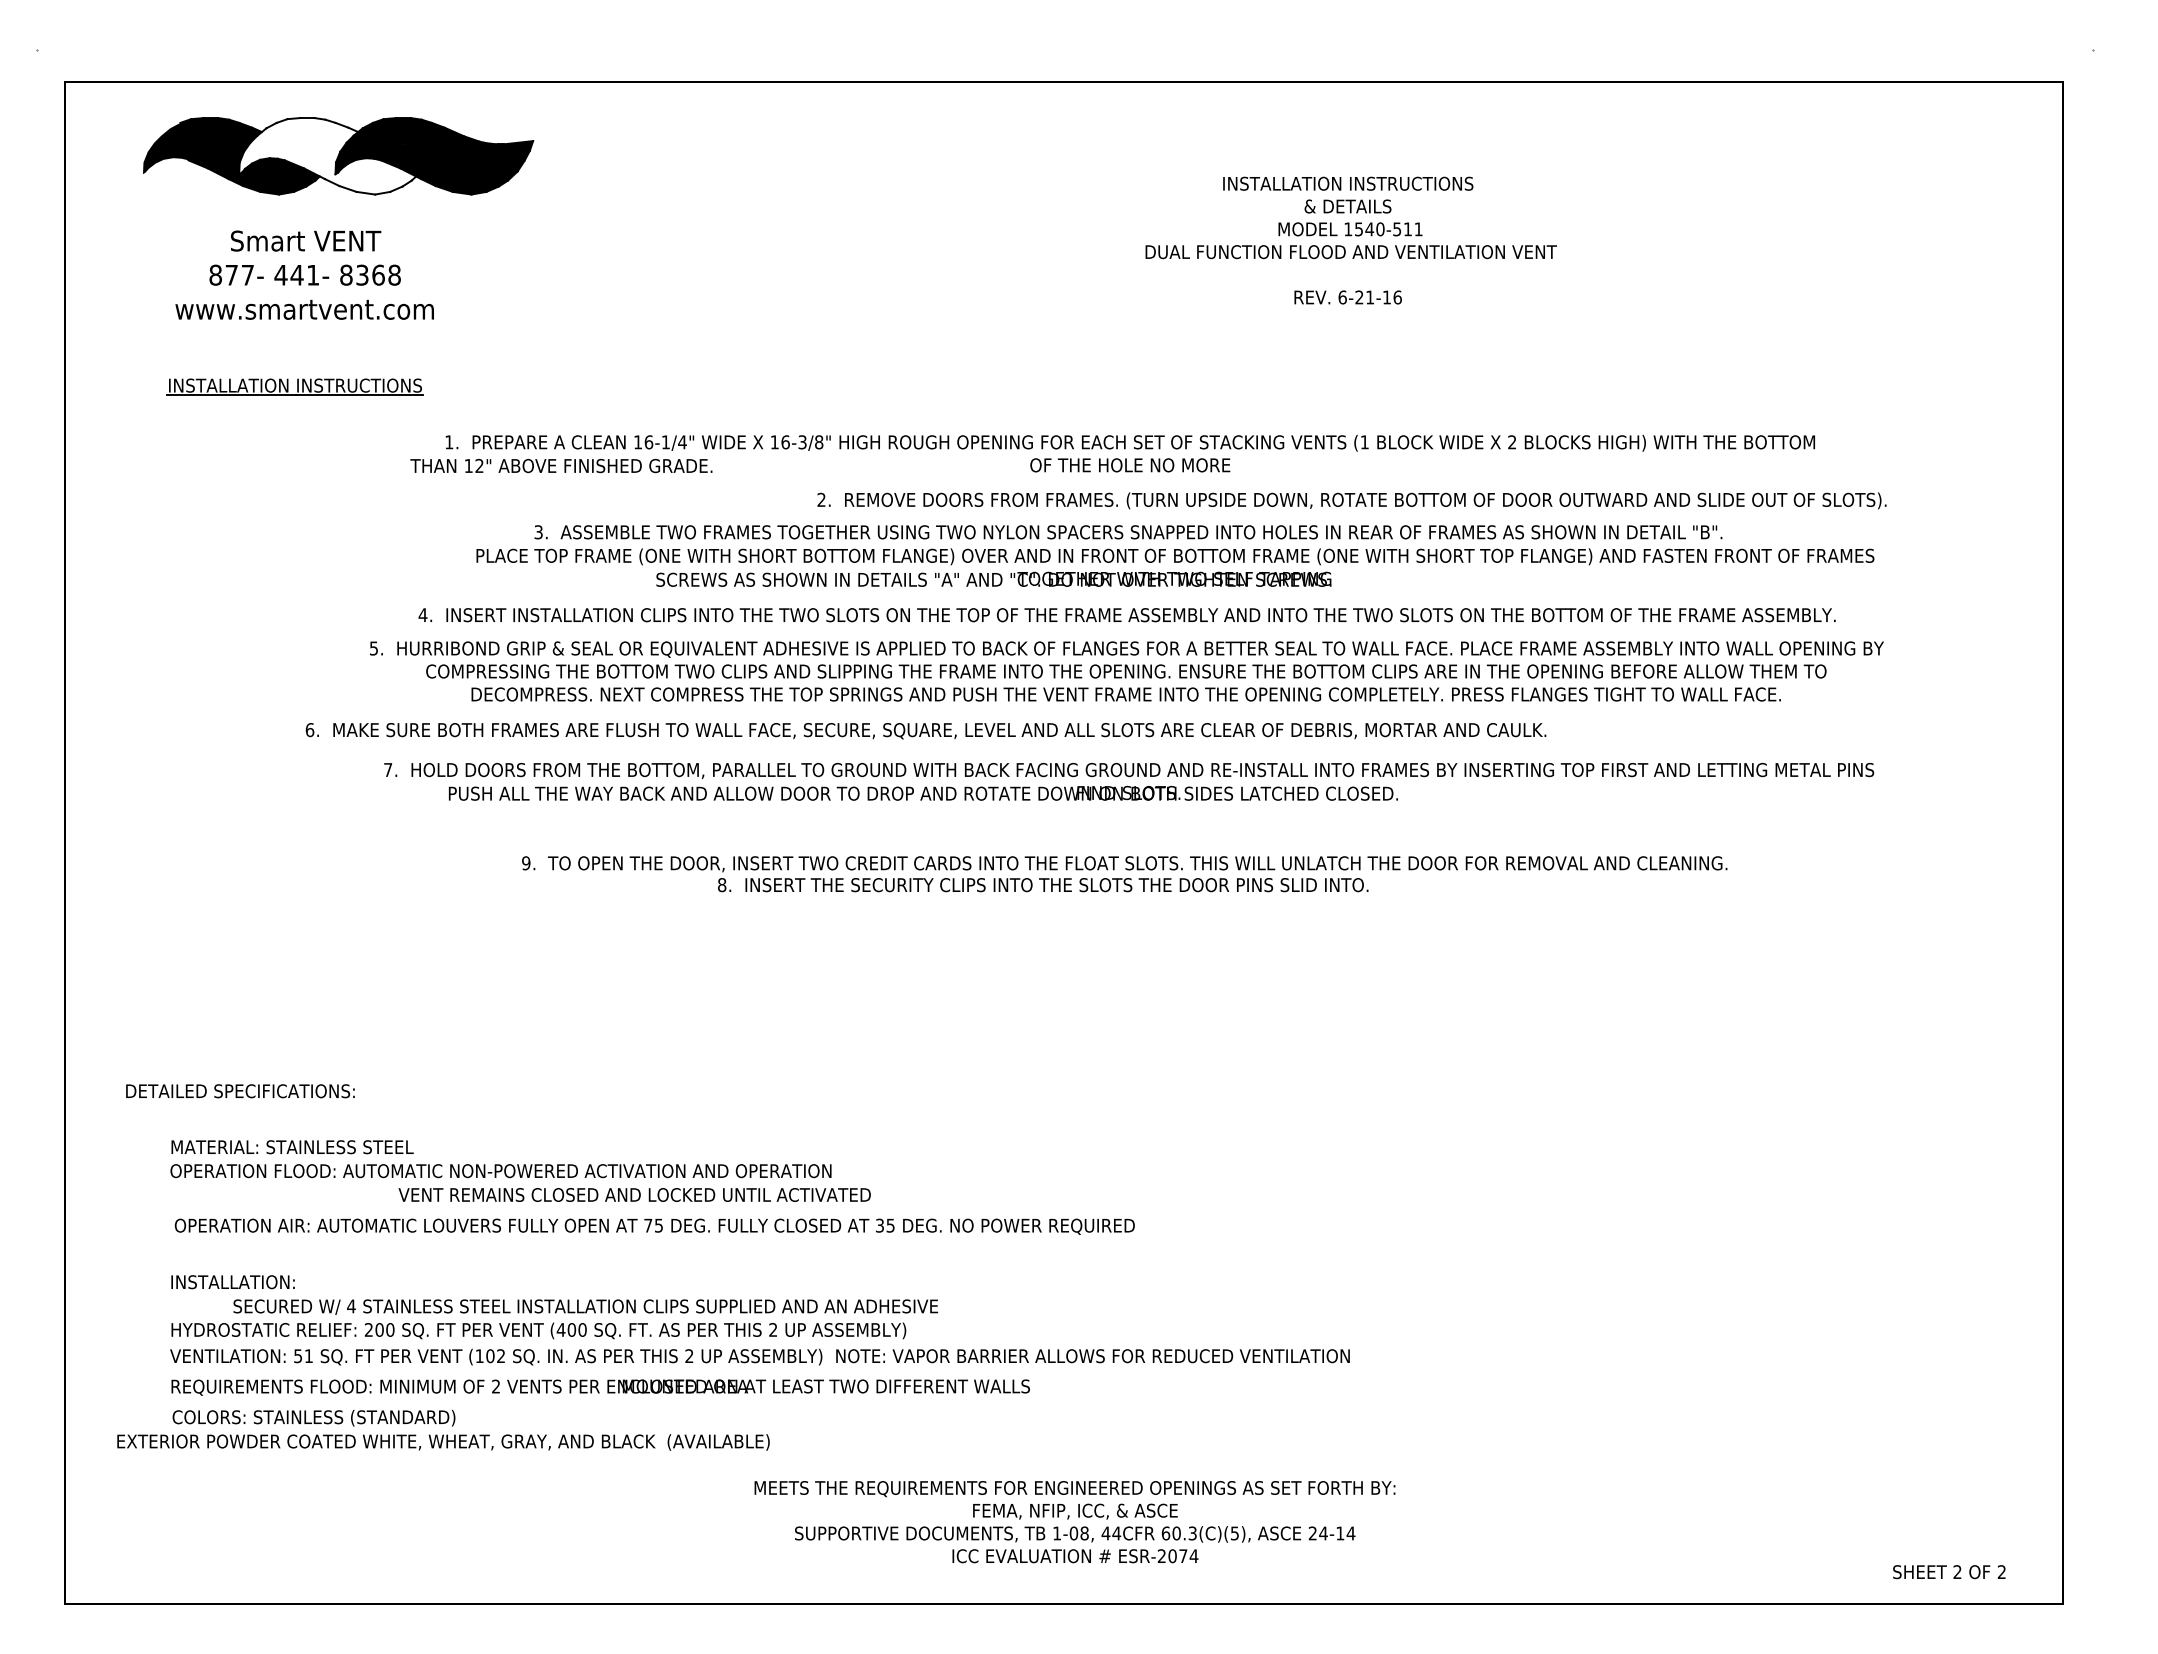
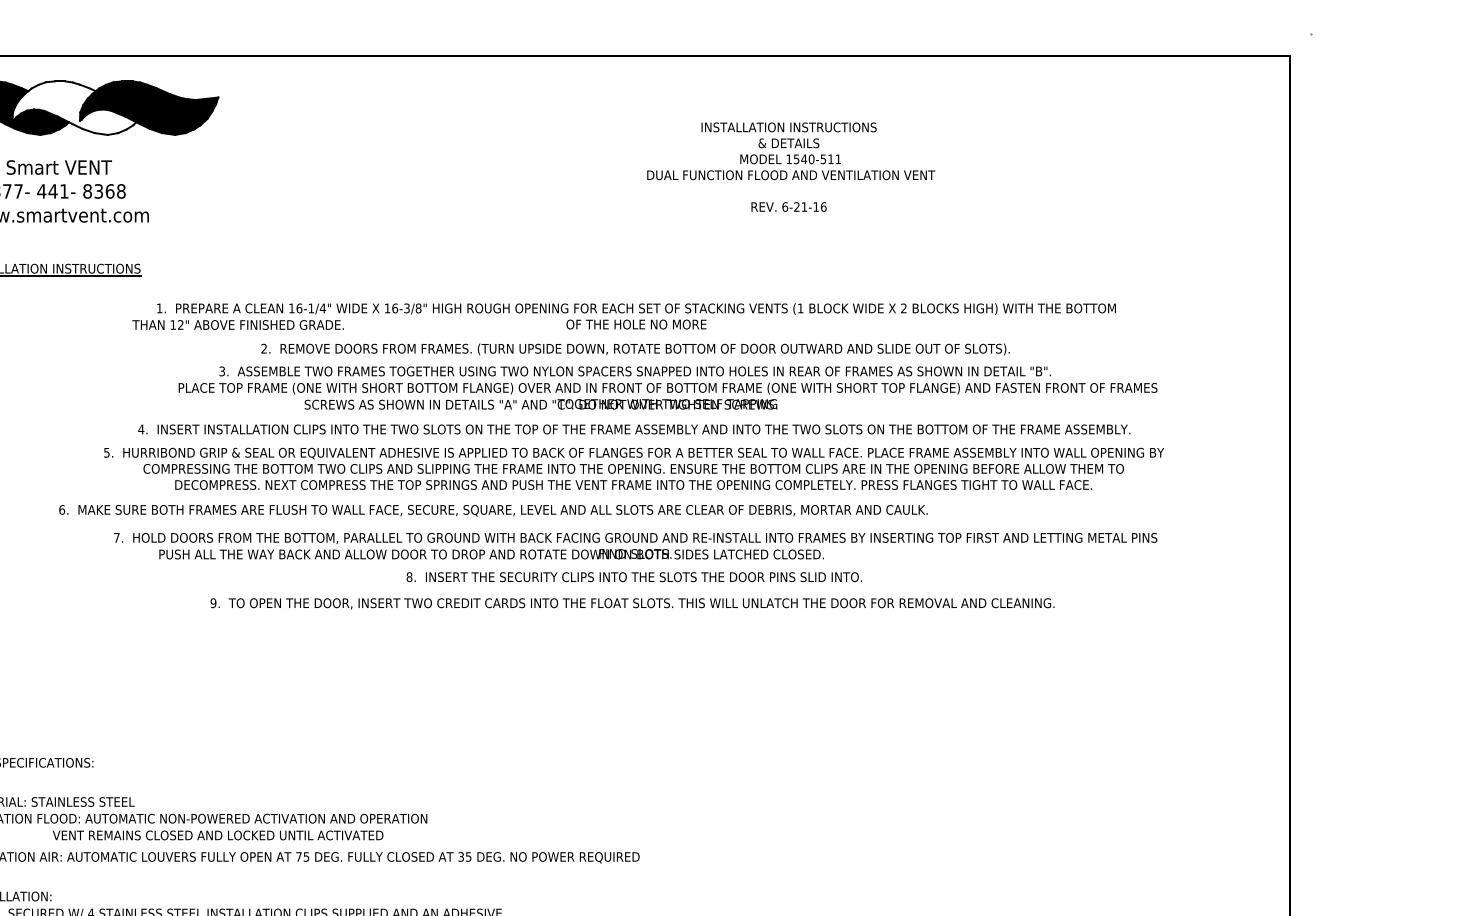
text: (1351, 500) -> (635, 349), moved
text: (1043, 885) -> (634, 577), moved
text: (634, 1194) -> (217, 835), moved

